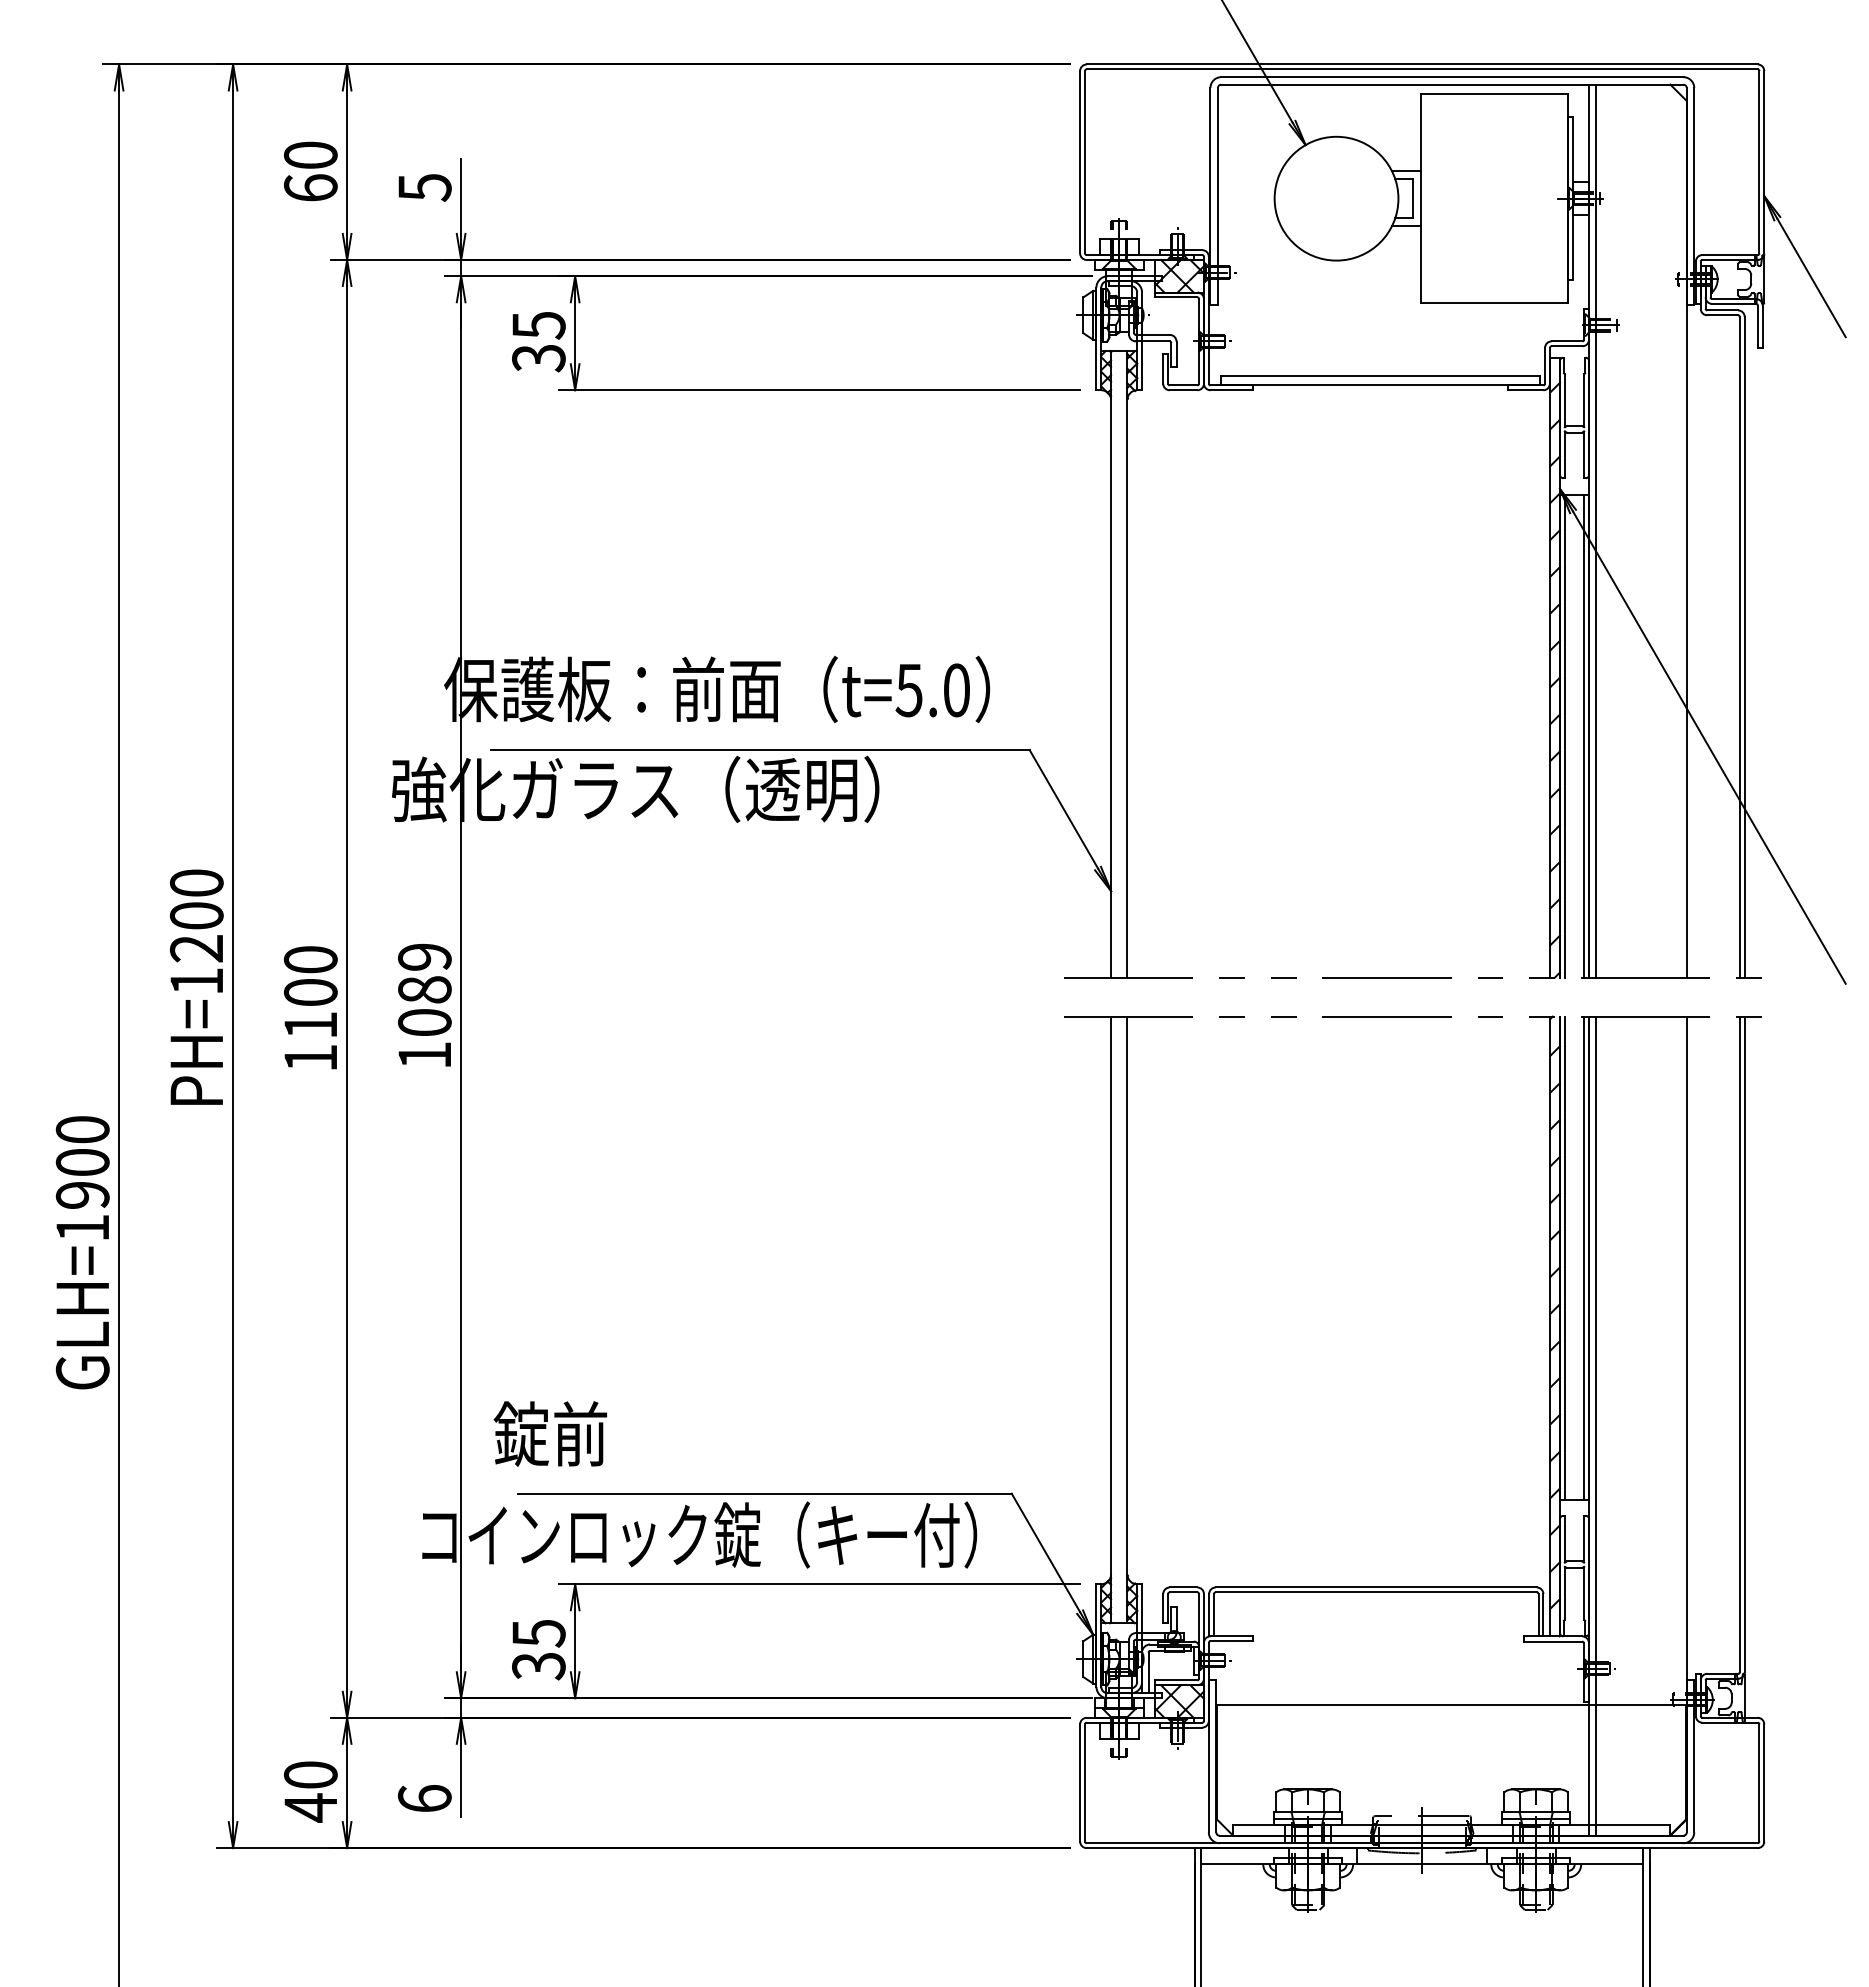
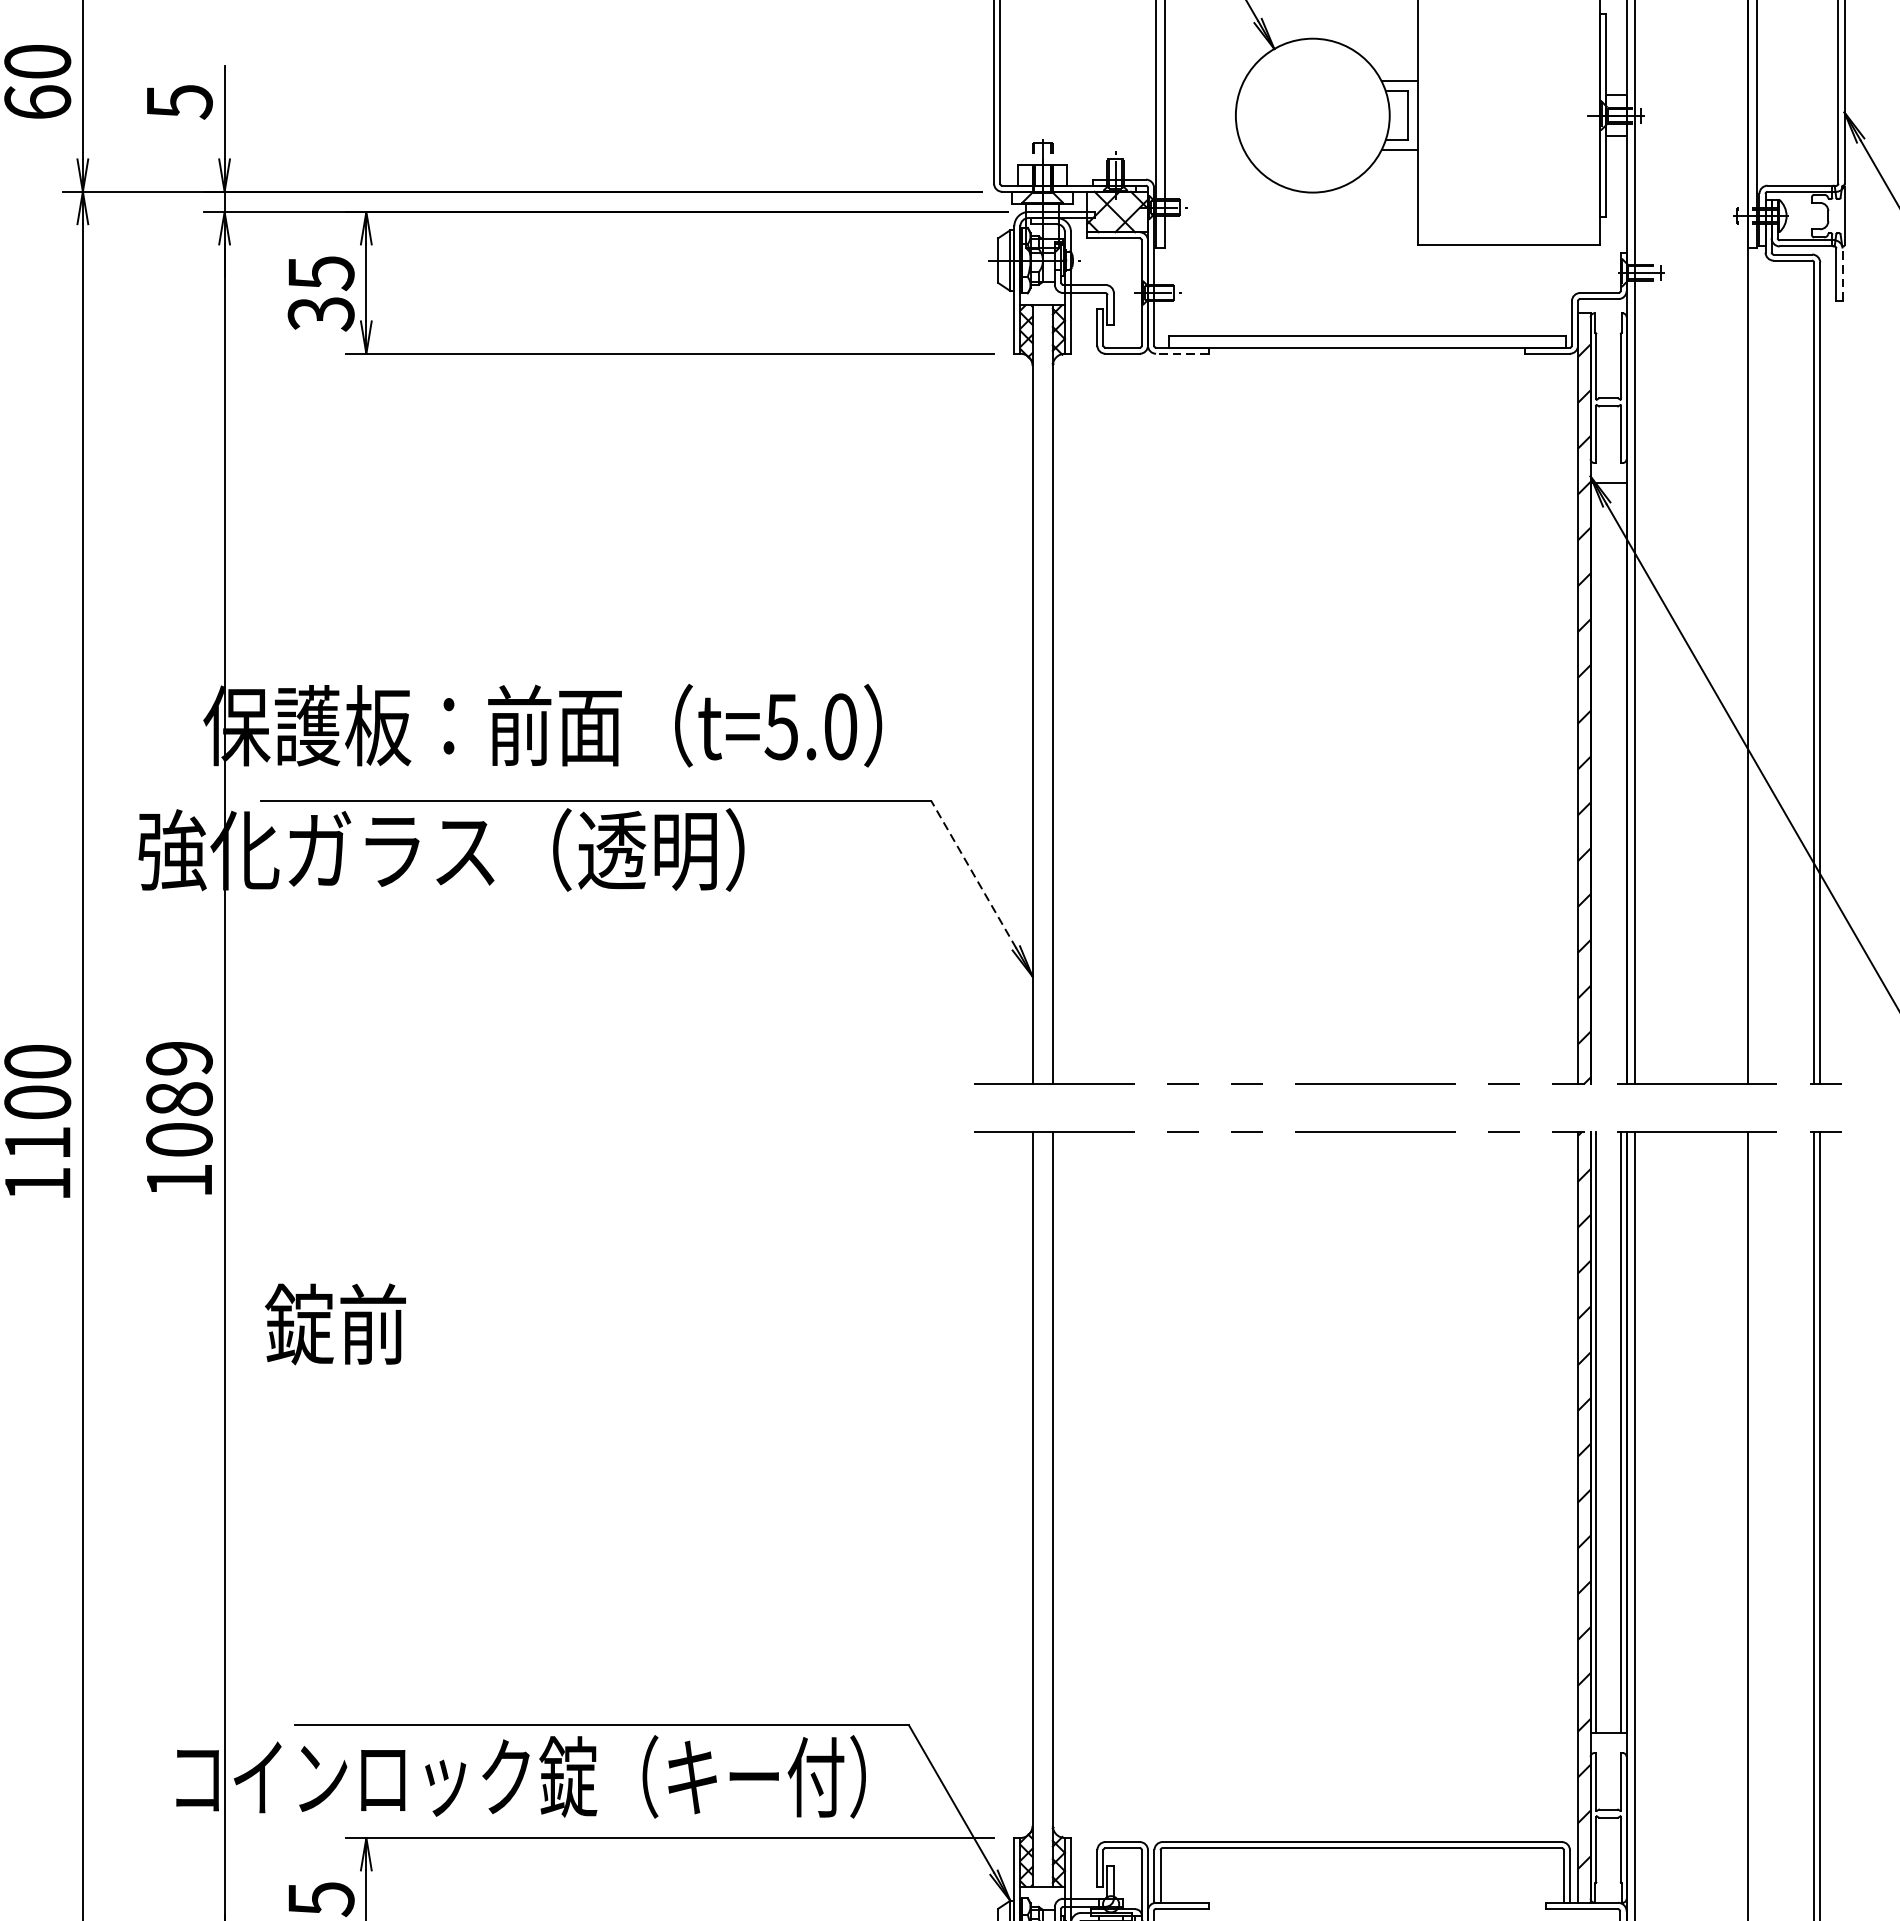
line: (1762, 326) -> (1842, 274), solid -> dashed
line: (1231, 390) -> (1182, 354), solid -> dashed
line: (1564, 735) -> (1596, 782), removed
line: (1584, 735) -> (1621, 782), removed
line: (1063, 808) -> (973, 873), solid -> dashed
text: (550, 1433) -> (335, 1323), moved

